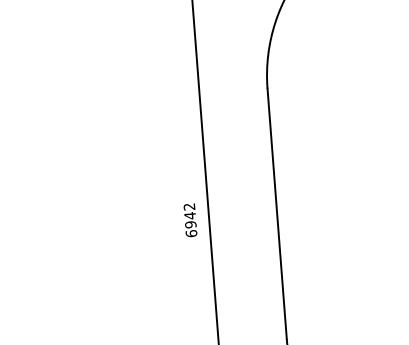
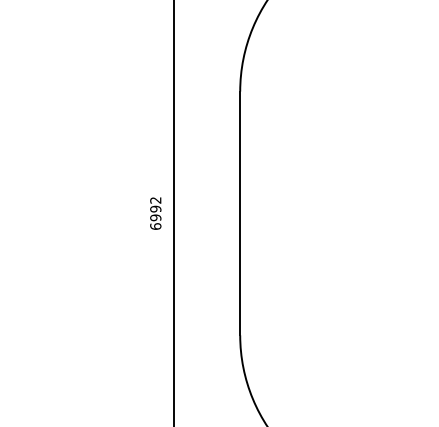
text: (189, 215) -> (155, 208), 6942 -> 6992

